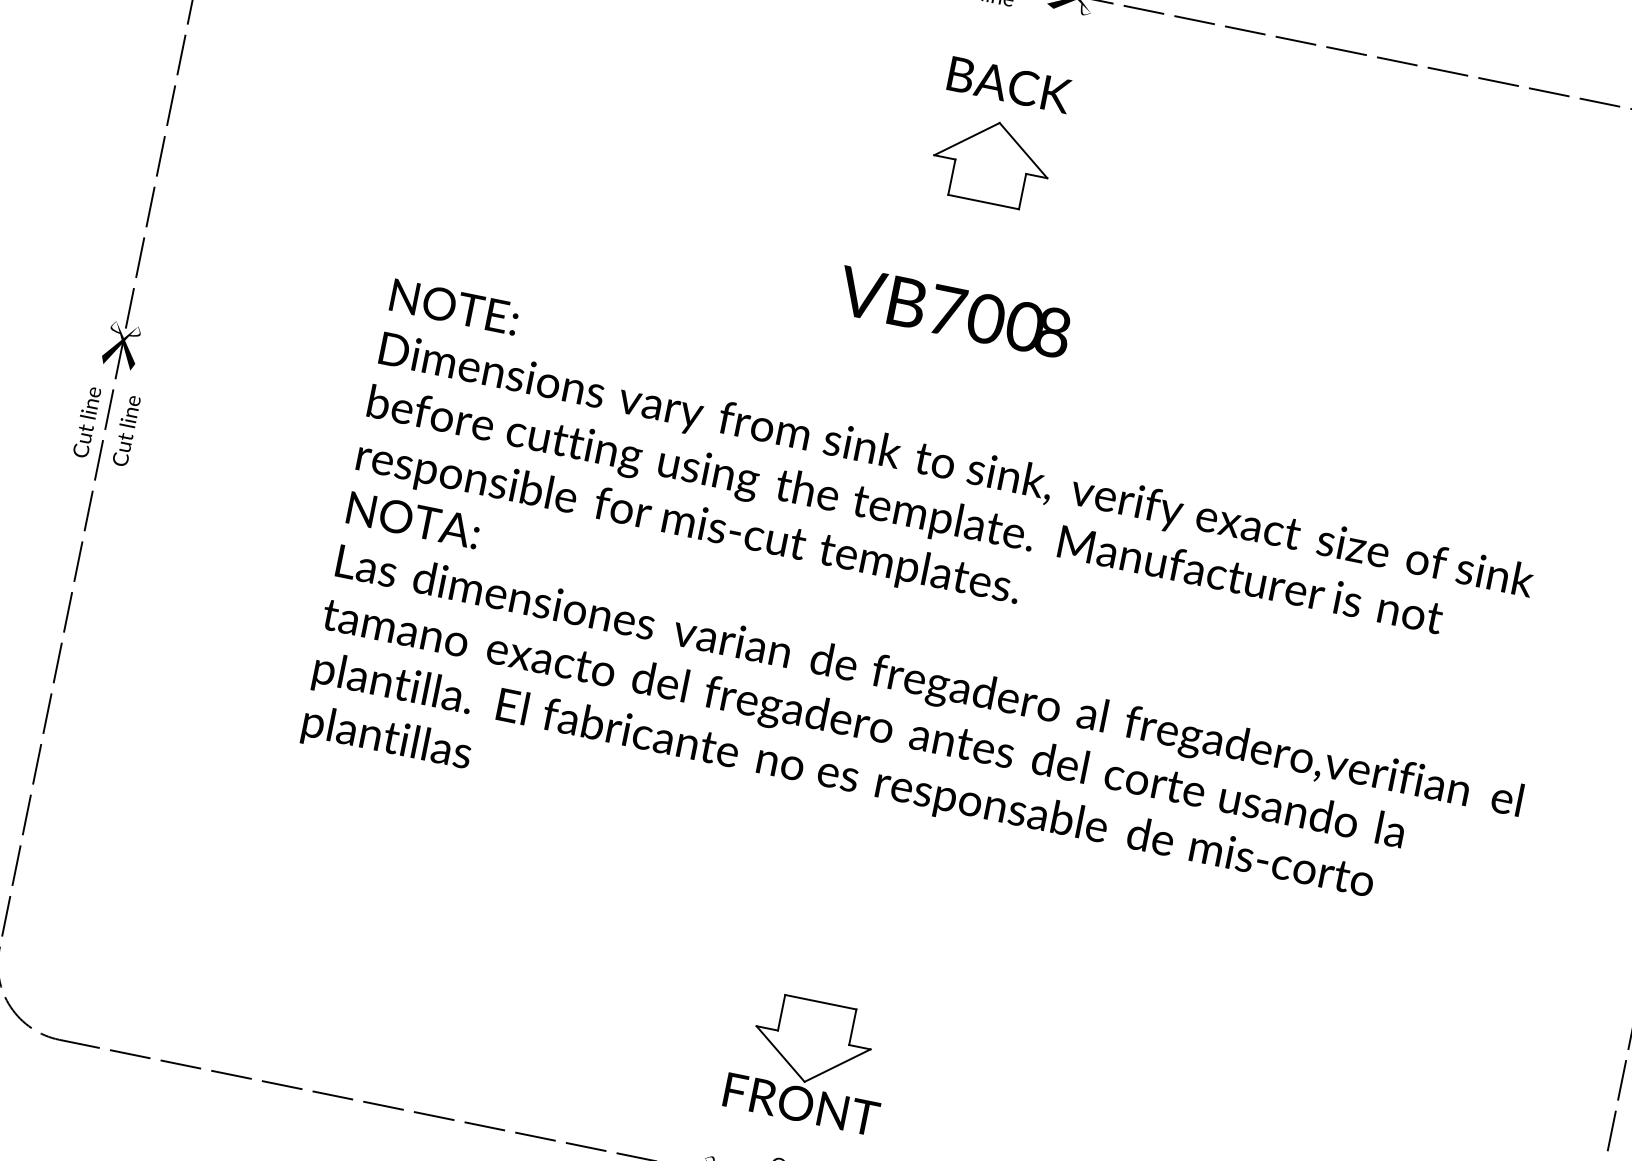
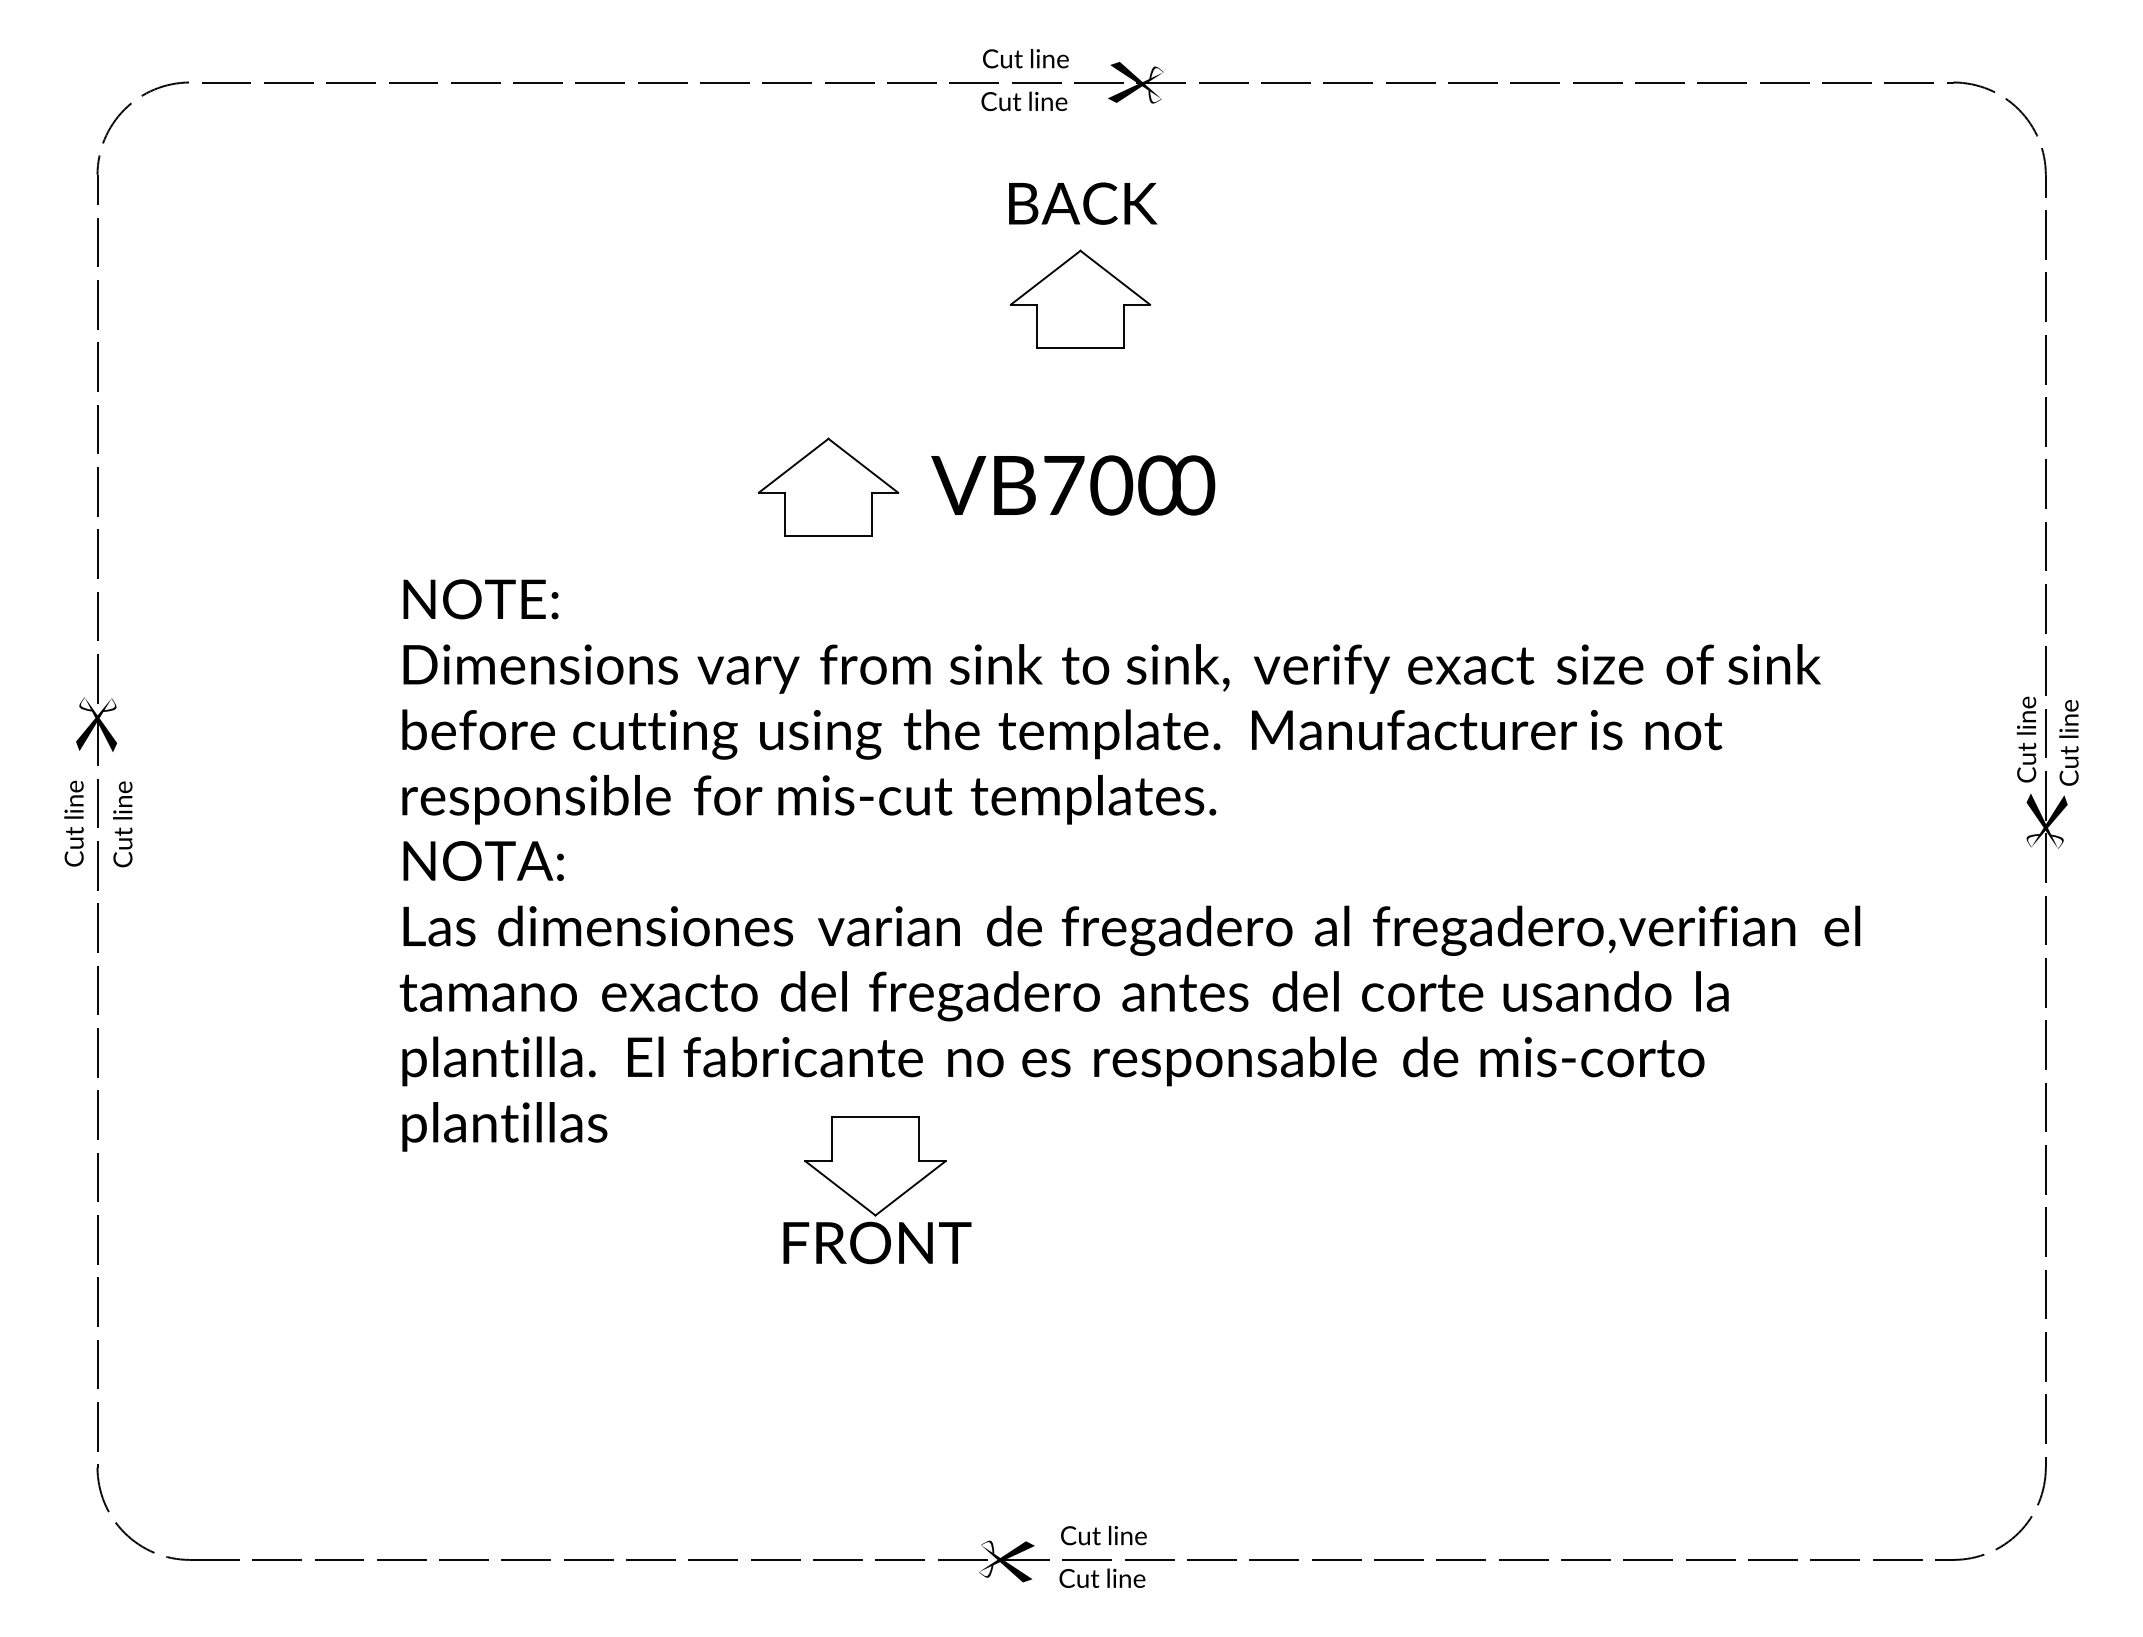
part: (755, 272) -> (828, 486), added
text: (1052, 332) -> (1193, 485), 8 -> 0
part: (810, 1061) -> (877, 1190), moved

